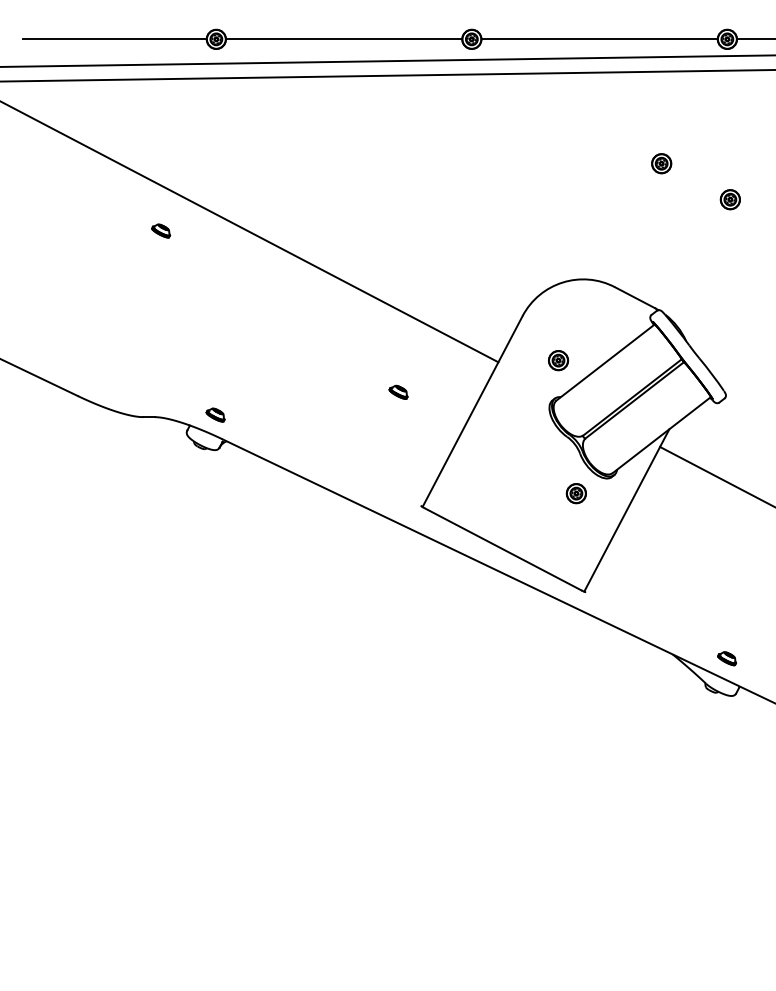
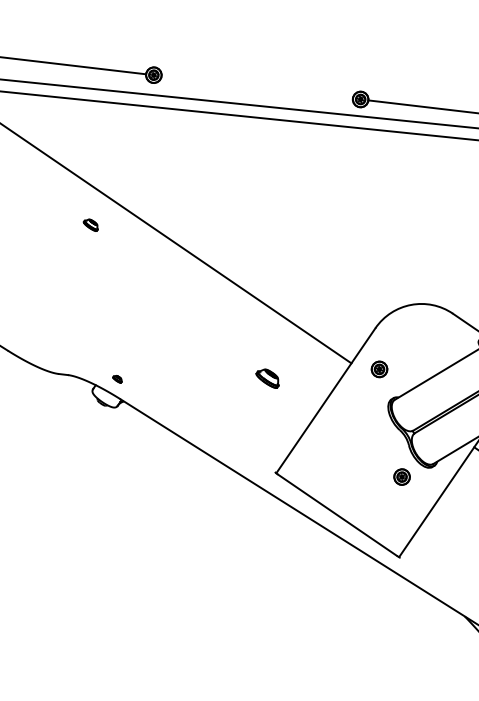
line: (344, 39) -> (257, 87), removed
part: (558, 360) -> (379, 369), moved
part: (398, 391) -> (267, 377), size x1.6
part: (215, 414) -> (117, 378), size x0.6

